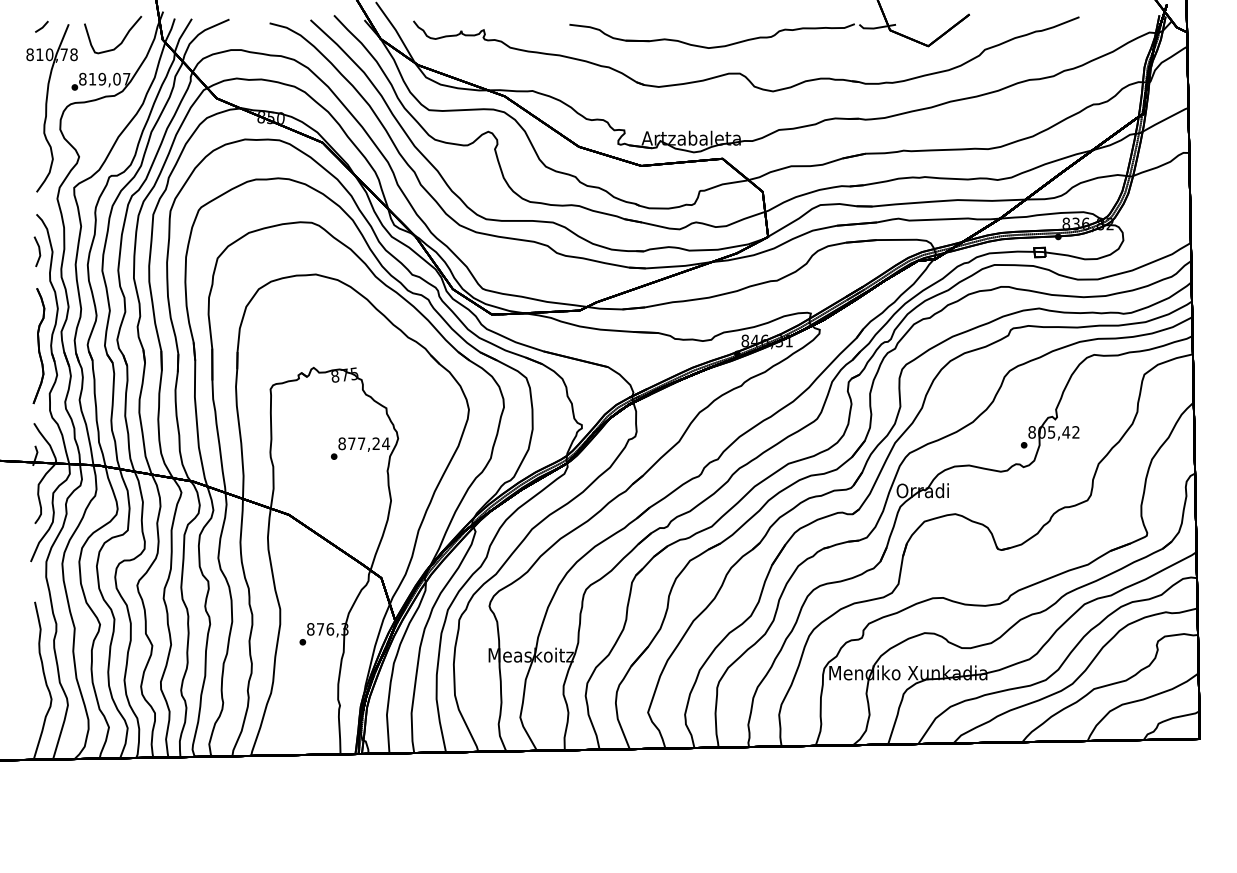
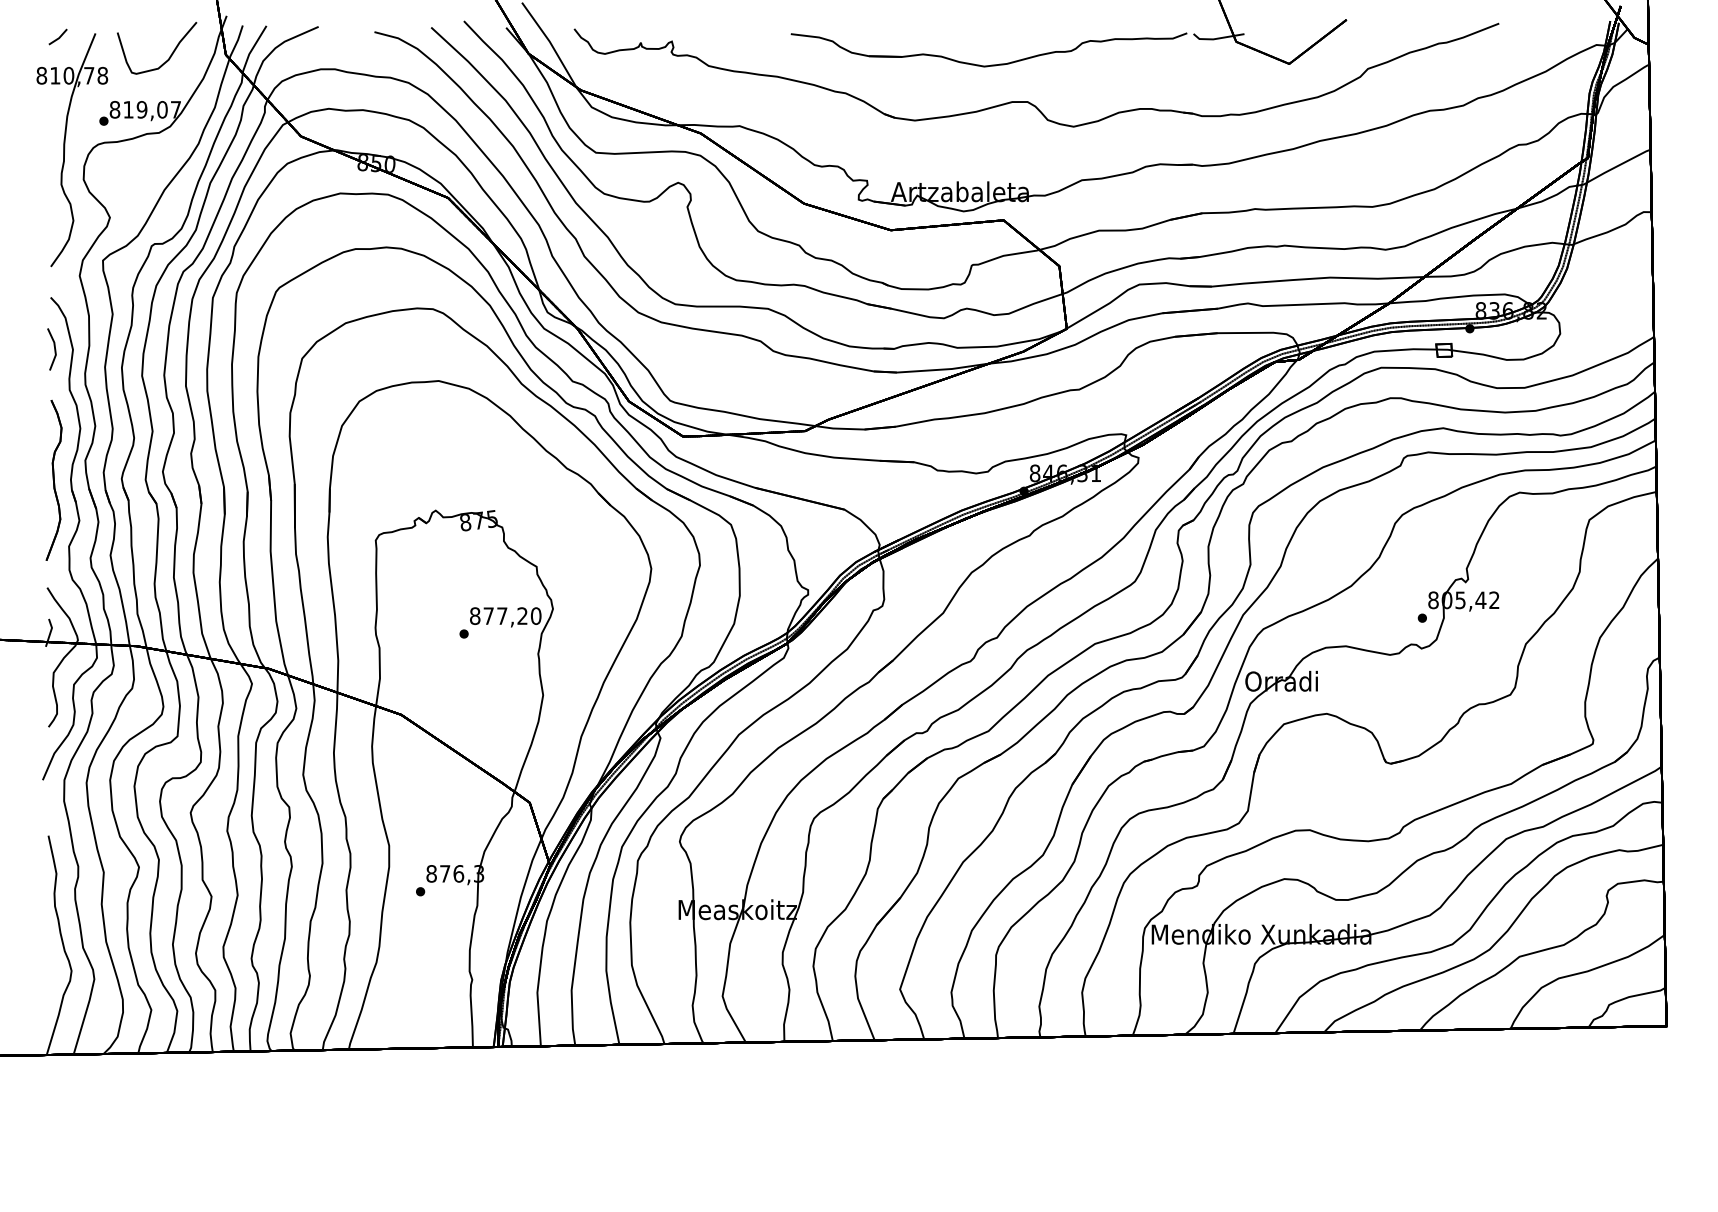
text: (386, 443) -> (536, 615), 877,24 -> 877,20

